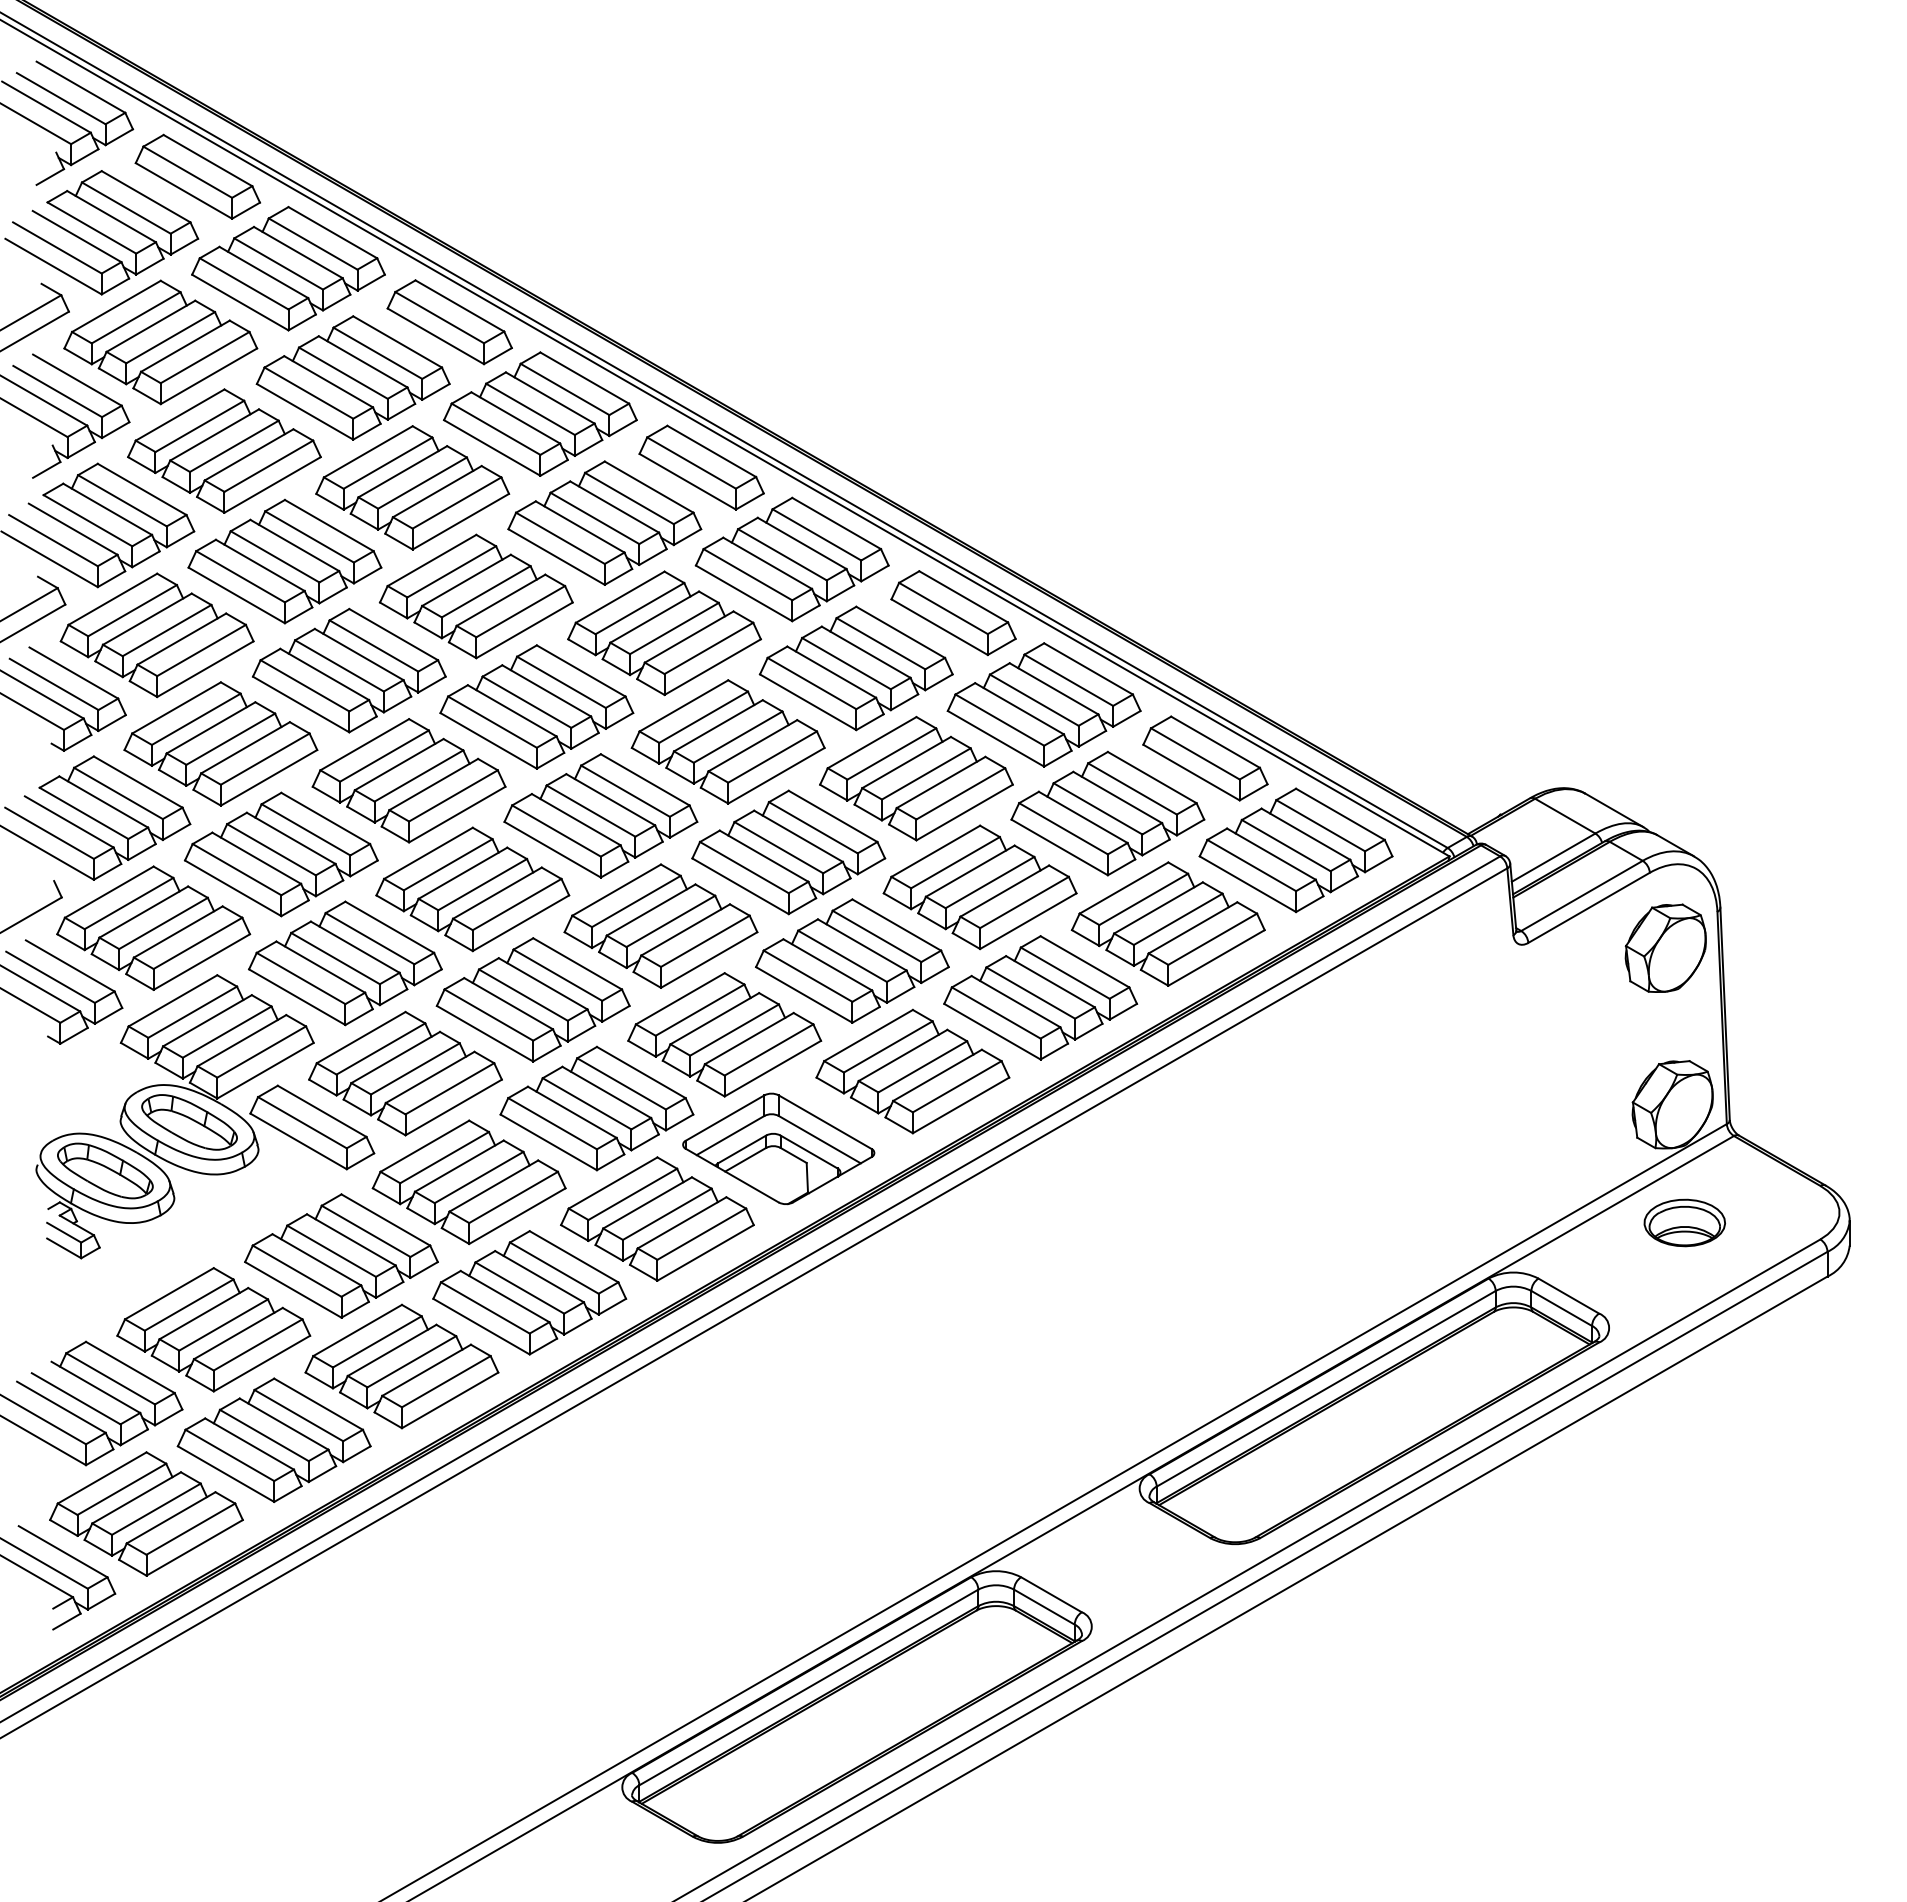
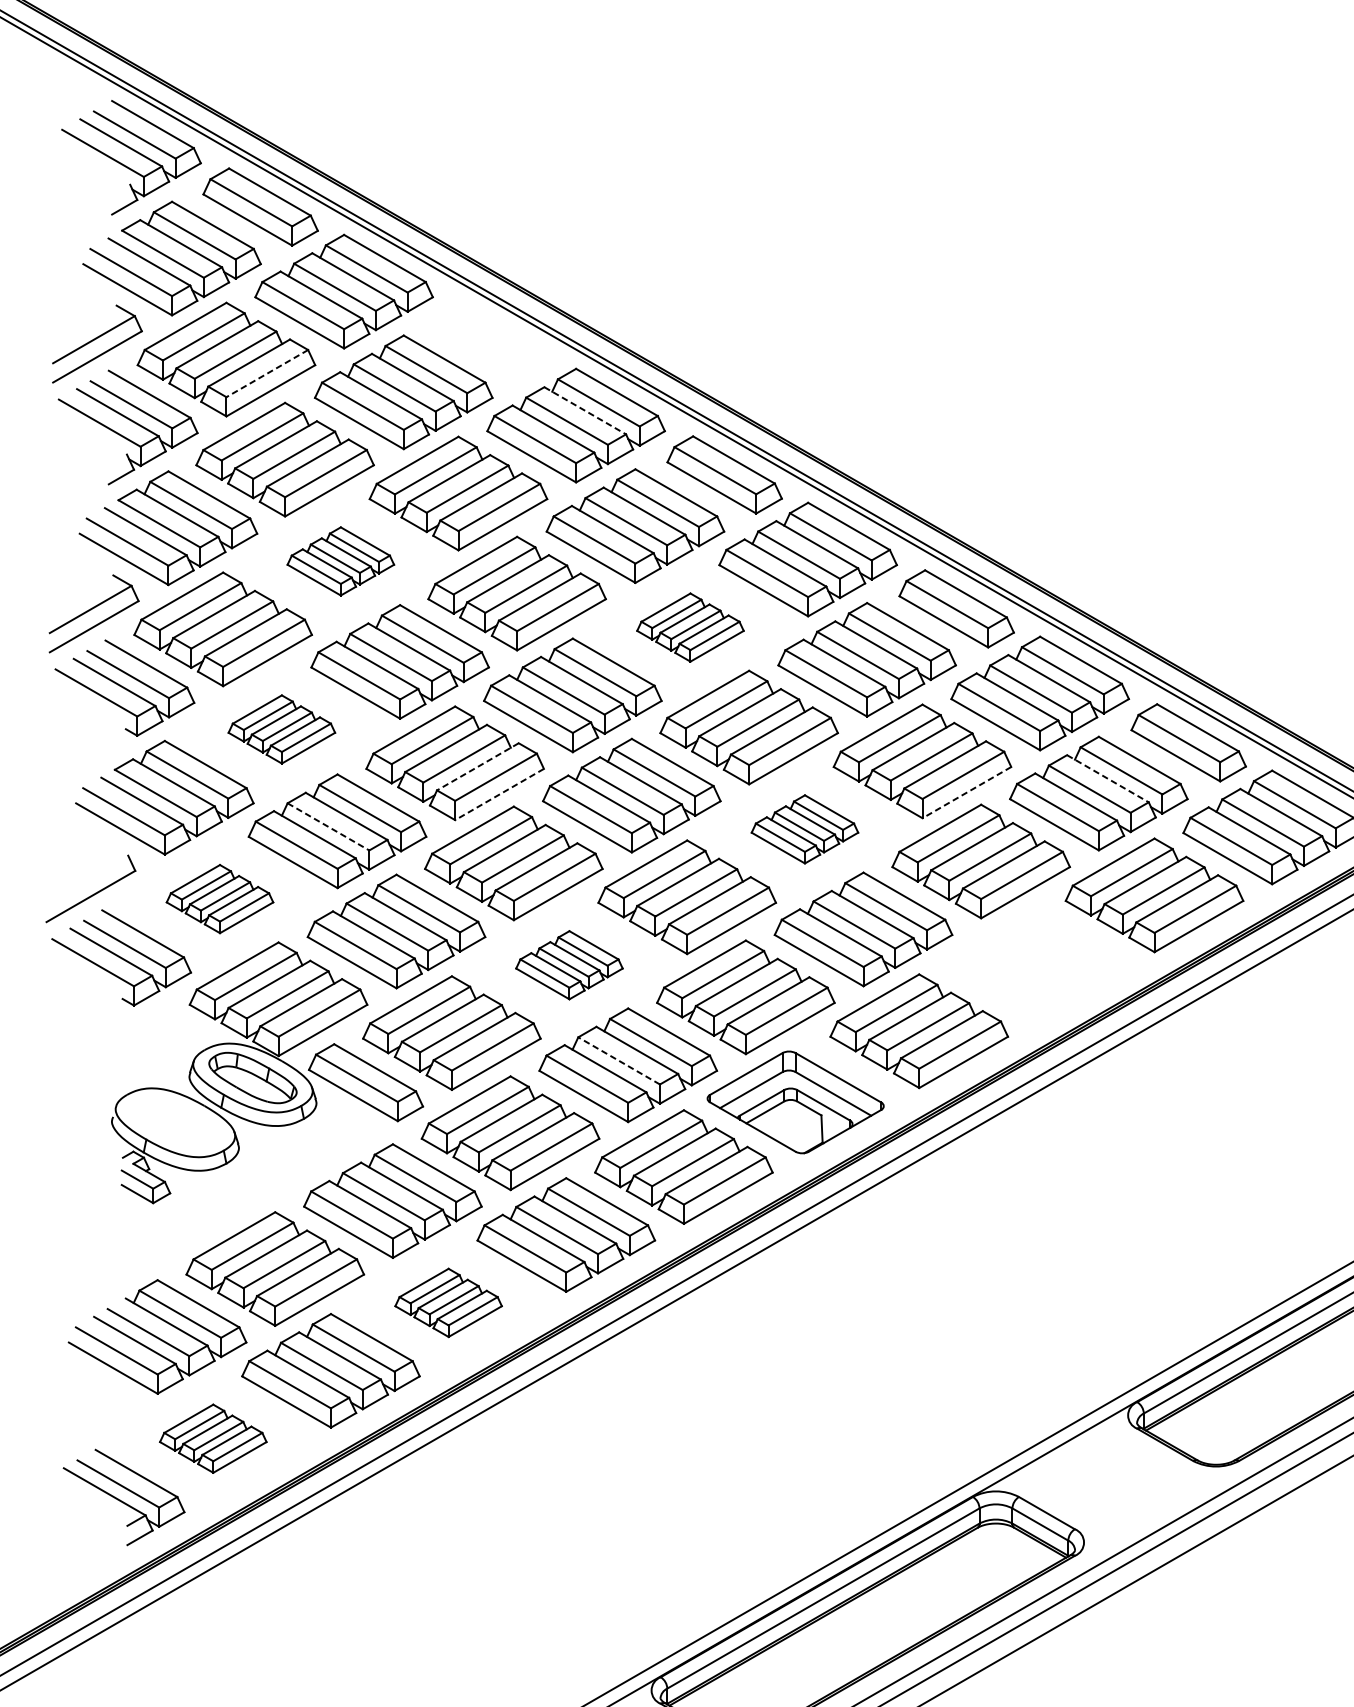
part: (449, 322) -> (492, 341), removed
line: (204, 357) -> (266, 373), solid -> dashed
line: (550, 398) -> (585, 411), solid -> dashed
part: (284, 561) -> (340, 561), size x0.6
part: (664, 633) -> (690, 627), size x0.6
part: (220, 743) -> (281, 729), size x0.6
line: (433, 784) -> (477, 766), solid -> dashed
line: (1118, 797) -> (1108, 778), solid -> dashed
line: (964, 812) -> (966, 792), solid -> dashed
line: (457, 814) -> (499, 794), solid -> dashed
line: (271, 850) -> (328, 827), solid -> dashed
part: (788, 852) -> (804, 829), size x0.6
part: (153, 927) -> (219, 898), size x0.6
part: (1040, 997) -> (1036, 962), removed
part: (532, 999) -> (568, 964), size x0.6
line: (586, 1103) -> (618, 1060), solid -> dashed
part: (105, 1170) -> (175, 1122), removed
part: (401, 1366) -> (448, 1302), size x0.6
part: (146, 1513) -> (213, 1438), size x0.6

